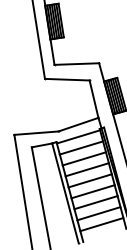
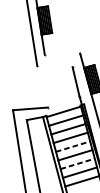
line: (76, 63) -> (62, 53), removed
line: (66, 79) -> (54, 66), removed
line: (78, 124) -> (63, 102), removed
line: (90, 180) -> (73, 146), solid -> dashed
line: (96, 202) -> (78, 163), solid -> dashed

